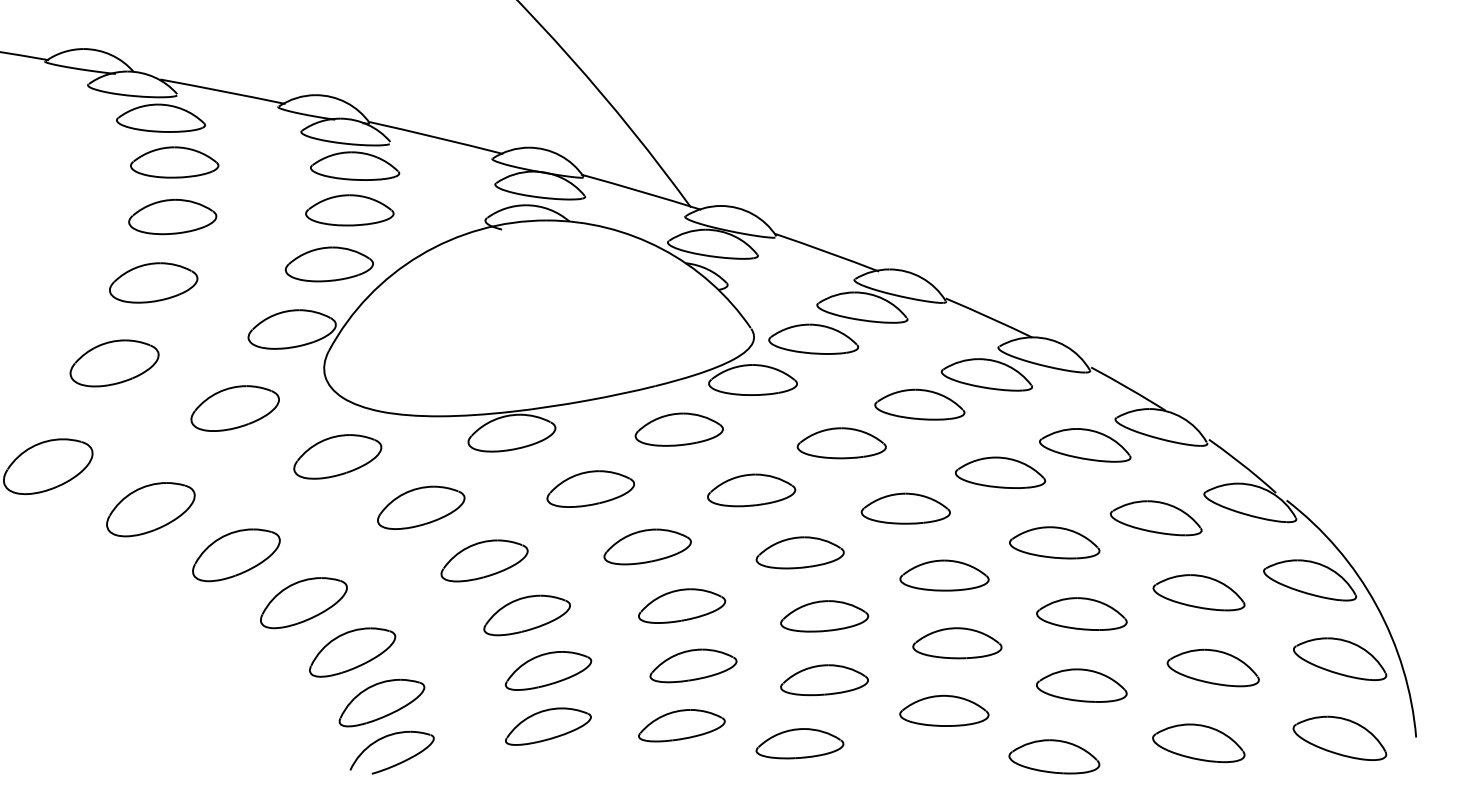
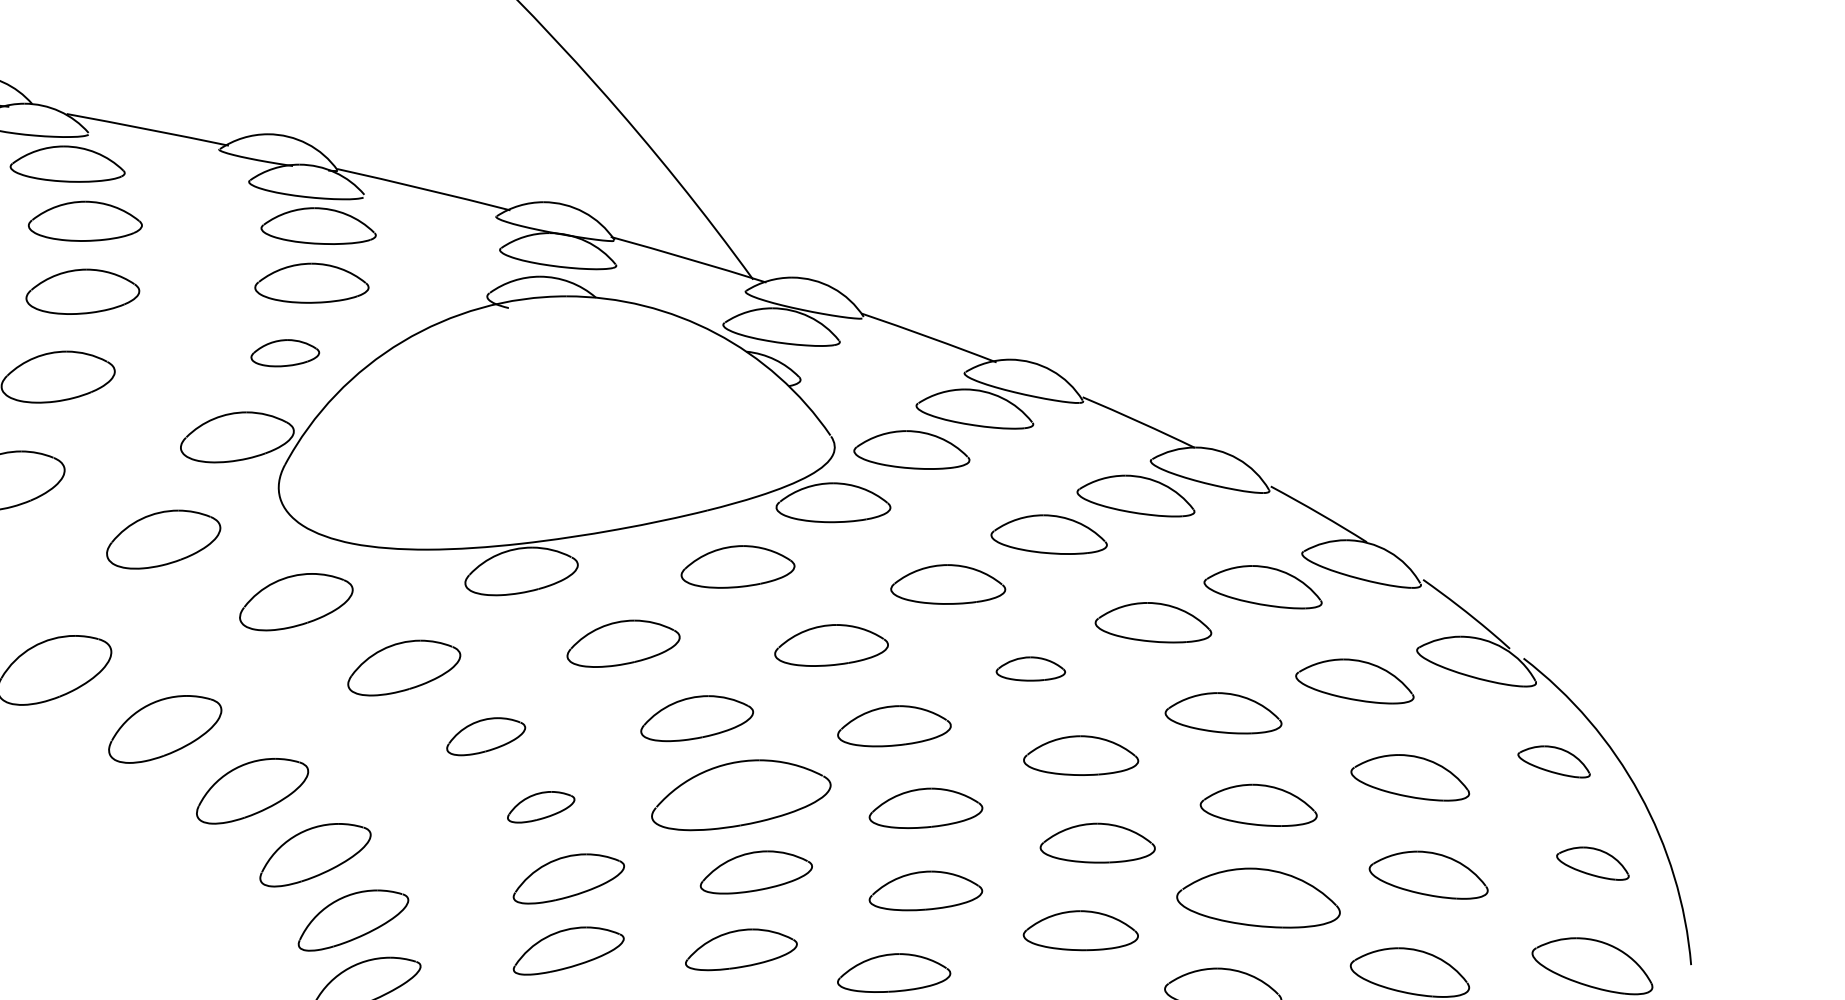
part: (328, 264) -> (284, 353), size x0.6
part: (905, 508) -> (1030, 668), size x0.6
part: (484, 560) -> (486, 736), size x0.7
part: (1310, 580) -> (1554, 761), size x0.6
part: (682, 605) -> (742, 794), size x1.6
part: (526, 615) -> (540, 807), size x0.6
part: (1340, 658) -> (1593, 862), size x0.6
part: (1081, 685) -> (1258, 897), size x1.4

